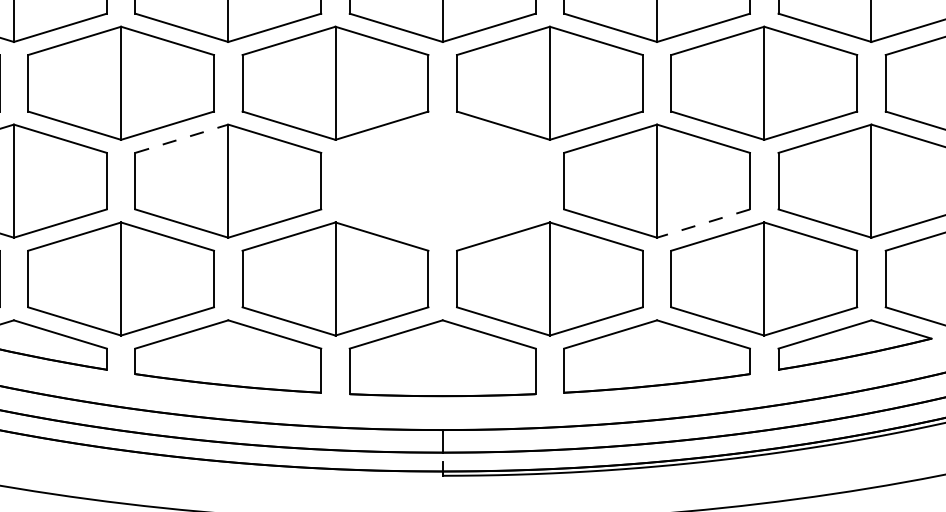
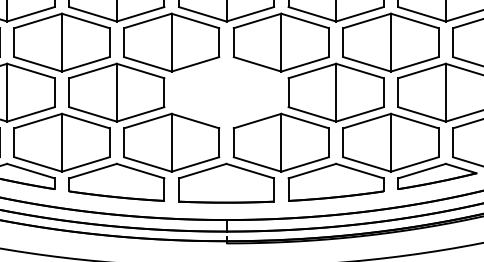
line: (182, 139) -> (93, 71), dashed -> solid
line: (702, 223) -> (359, 114), dashed -> solid

